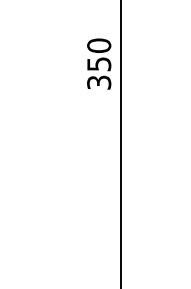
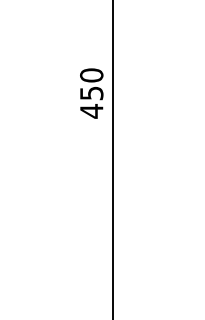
text: (98, 82) -> (91, 111), 350 -> 450

